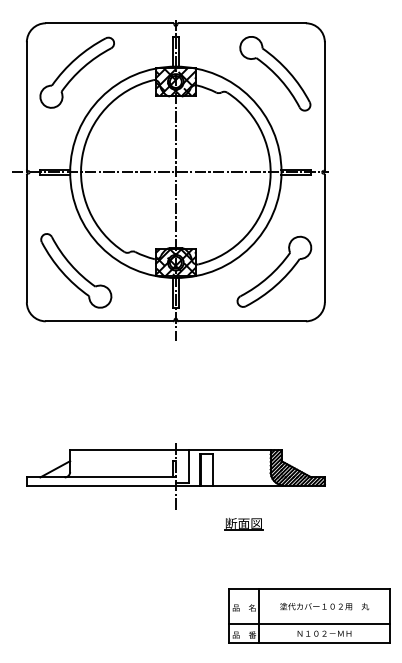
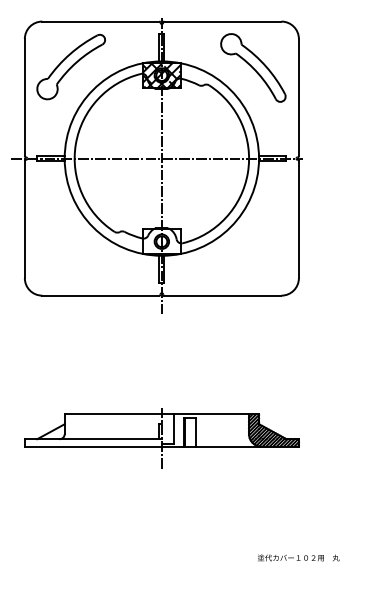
hatch: (175, 262) -> (161, 241), removed
part: (76, 270) -> (70, 248), removed
part: (274, 272) -> (252, 250), removed
part: (243, 524) -> (224, 482), removed
part: (309, 615) -> (284, 566), removed

